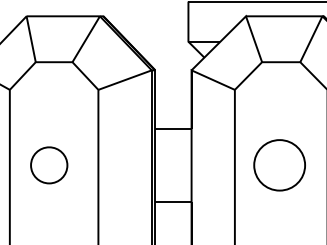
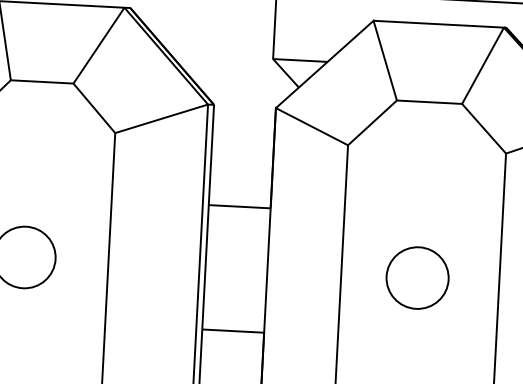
part: (279, 165) -> (417, 278), size x0.71

